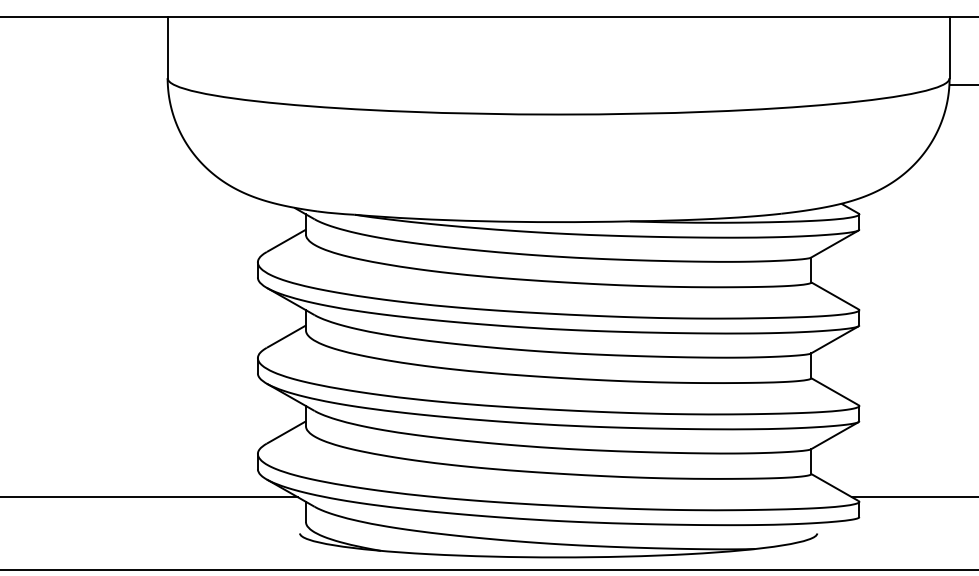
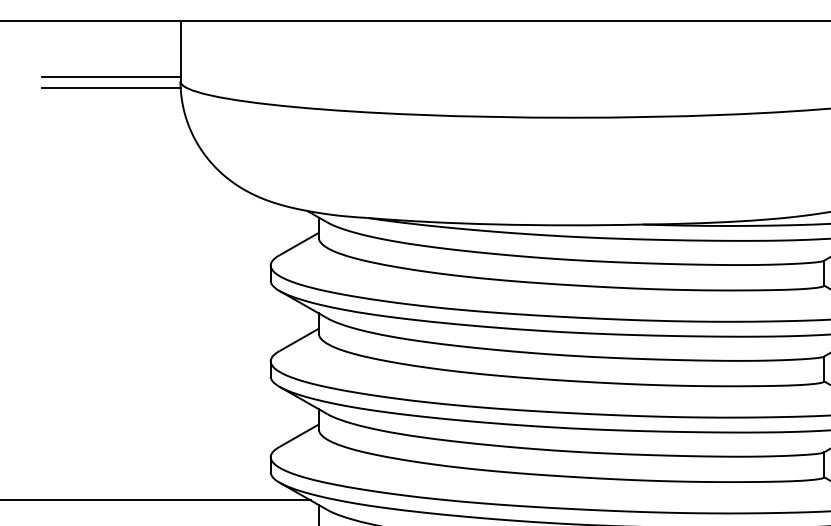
line: (98, 73) -> (111, 76), added
line: (98, 84) -> (111, 87), added

